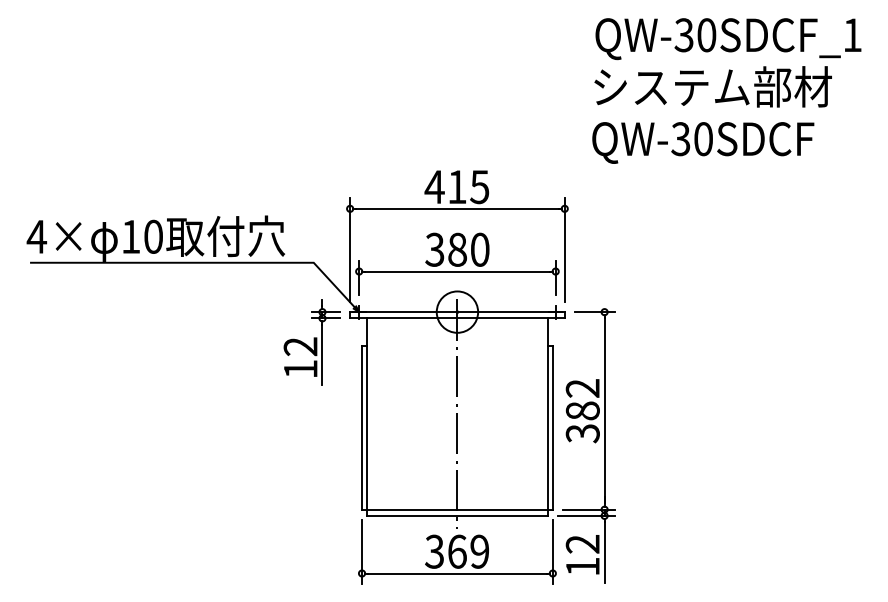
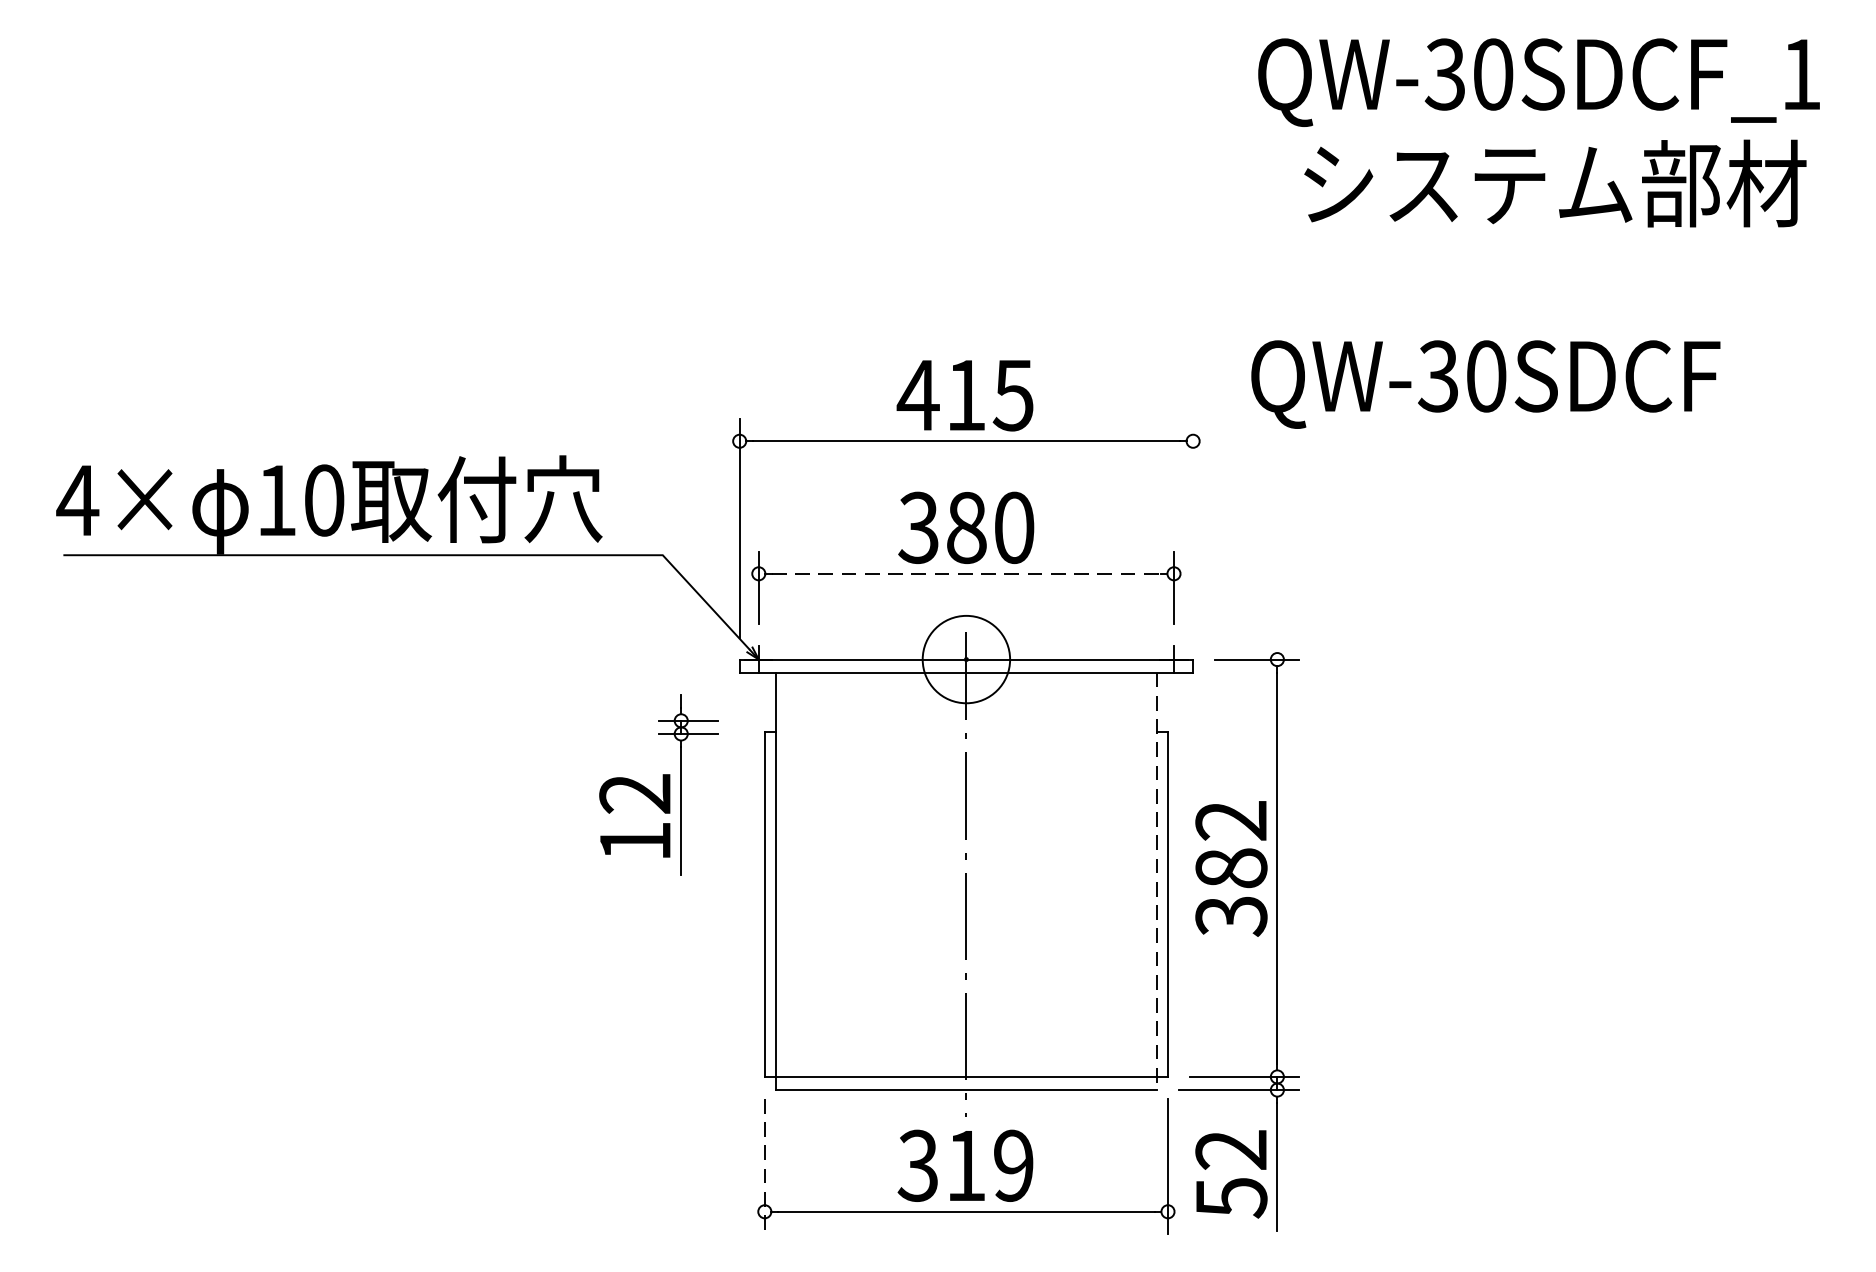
text: (712, 86) -> (1553, 182), moved
text: (703, 142) -> (1486, 383), moved
line: (564, 249) -> (1192, 527), removed
line: (457, 271) -> (966, 573), solid -> dashed
part: (311, 342) -> (658, 784), moved
line: (547, 417) -> (1156, 882), solid -> dashed
line: (362, 551) -> (765, 1165), solid -> dashed
text: (457, 551) -> (966, 1165), 369 -> 319
text: (582, 566) -> (1230, 1196), 12 -> 52

